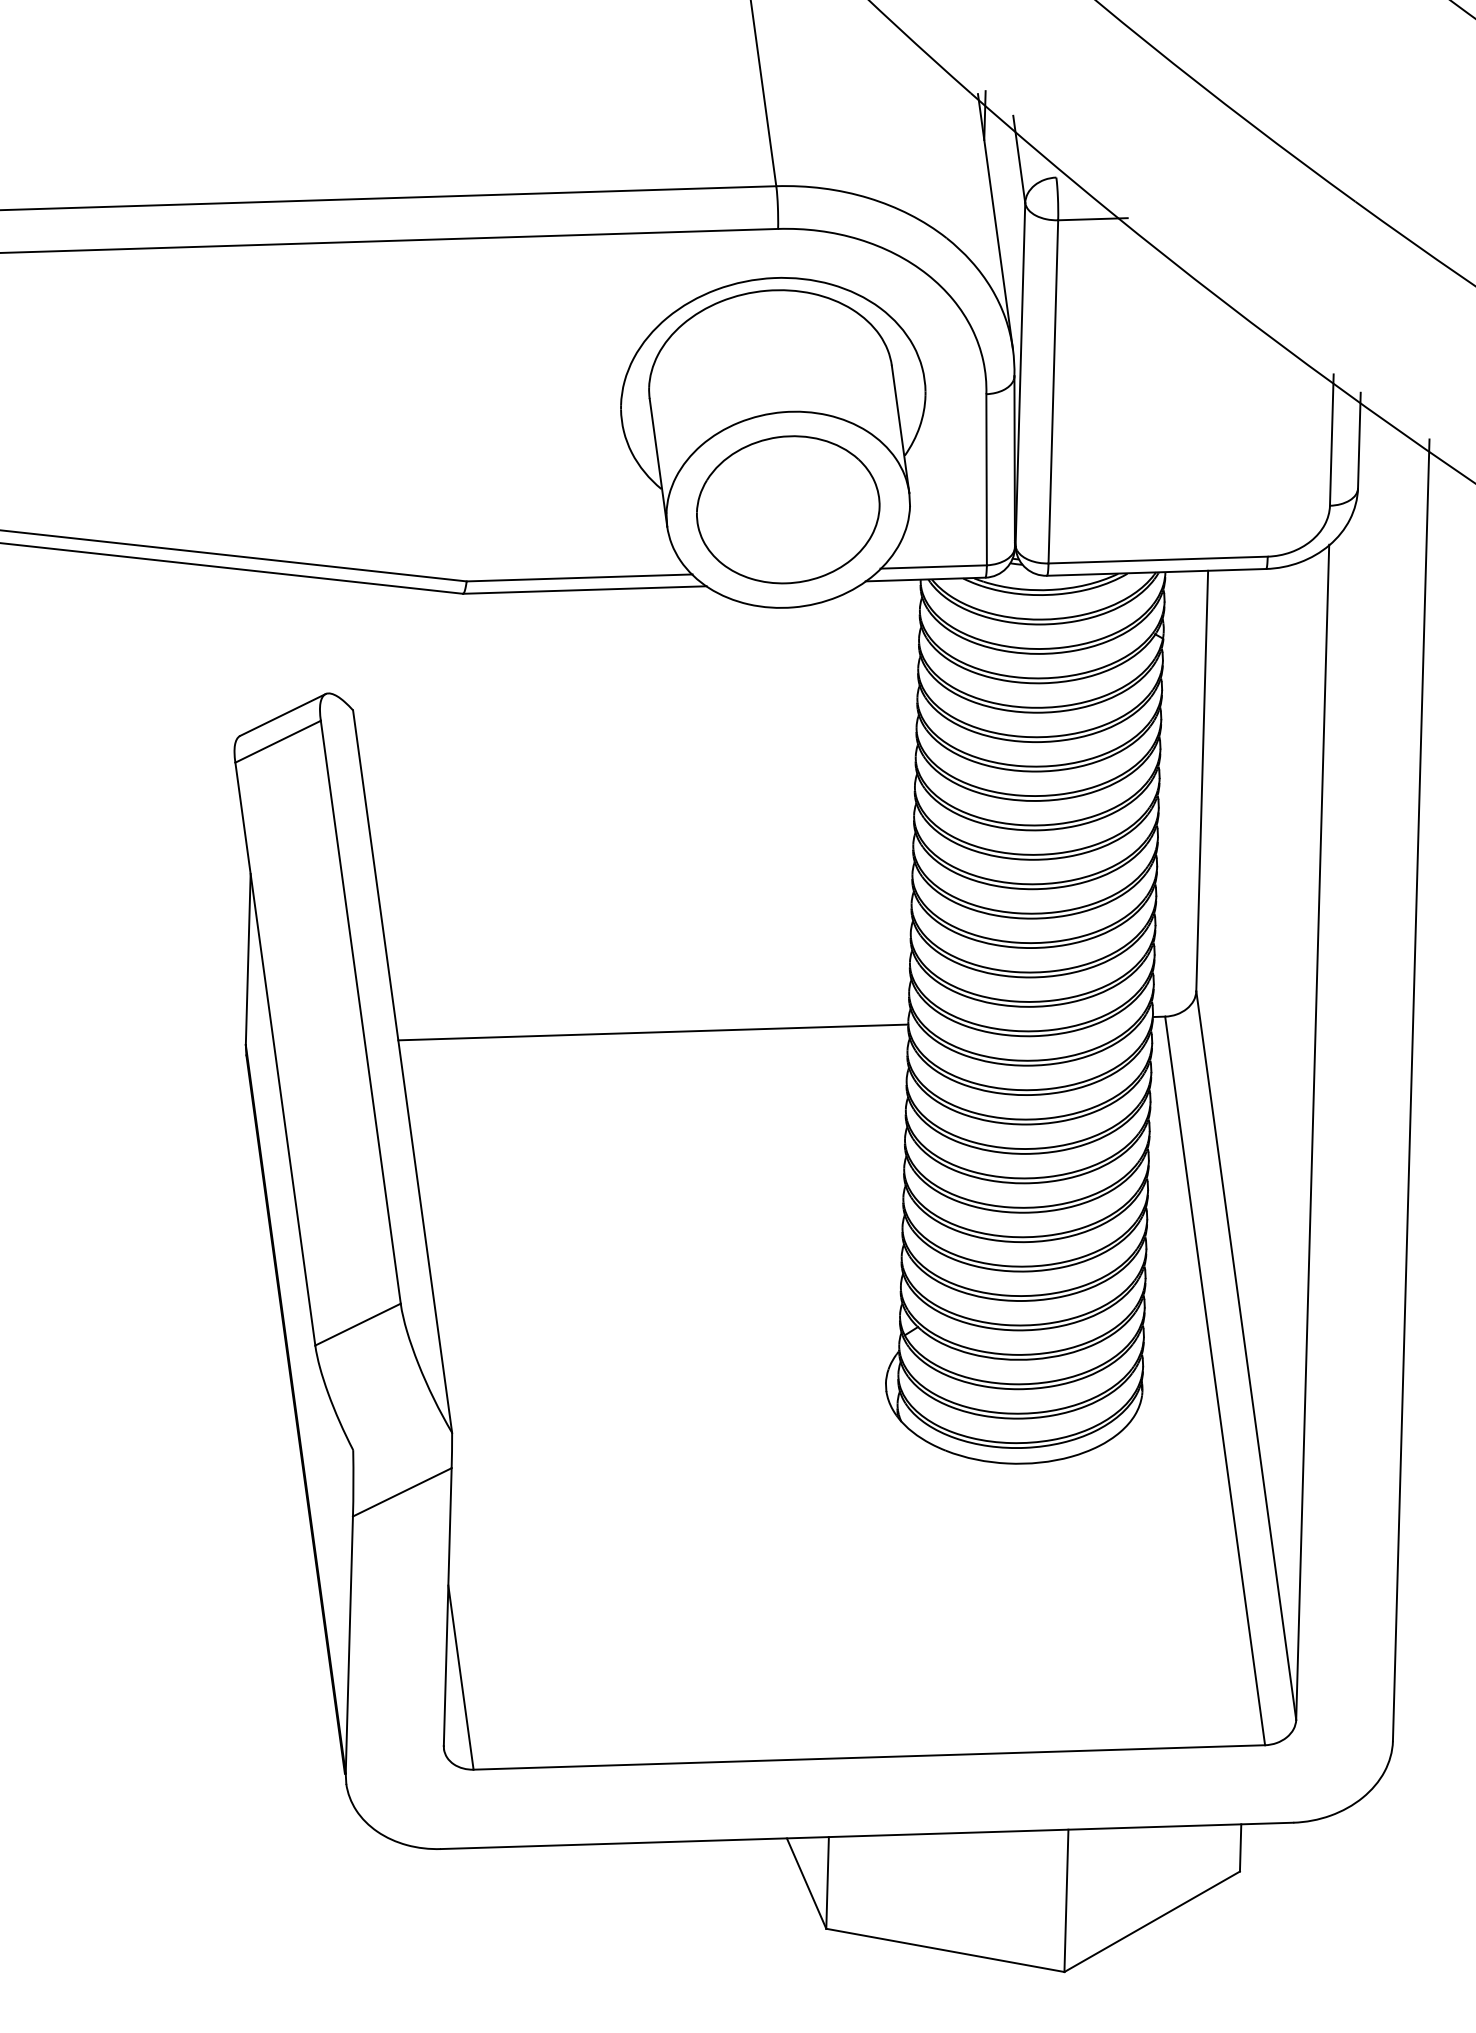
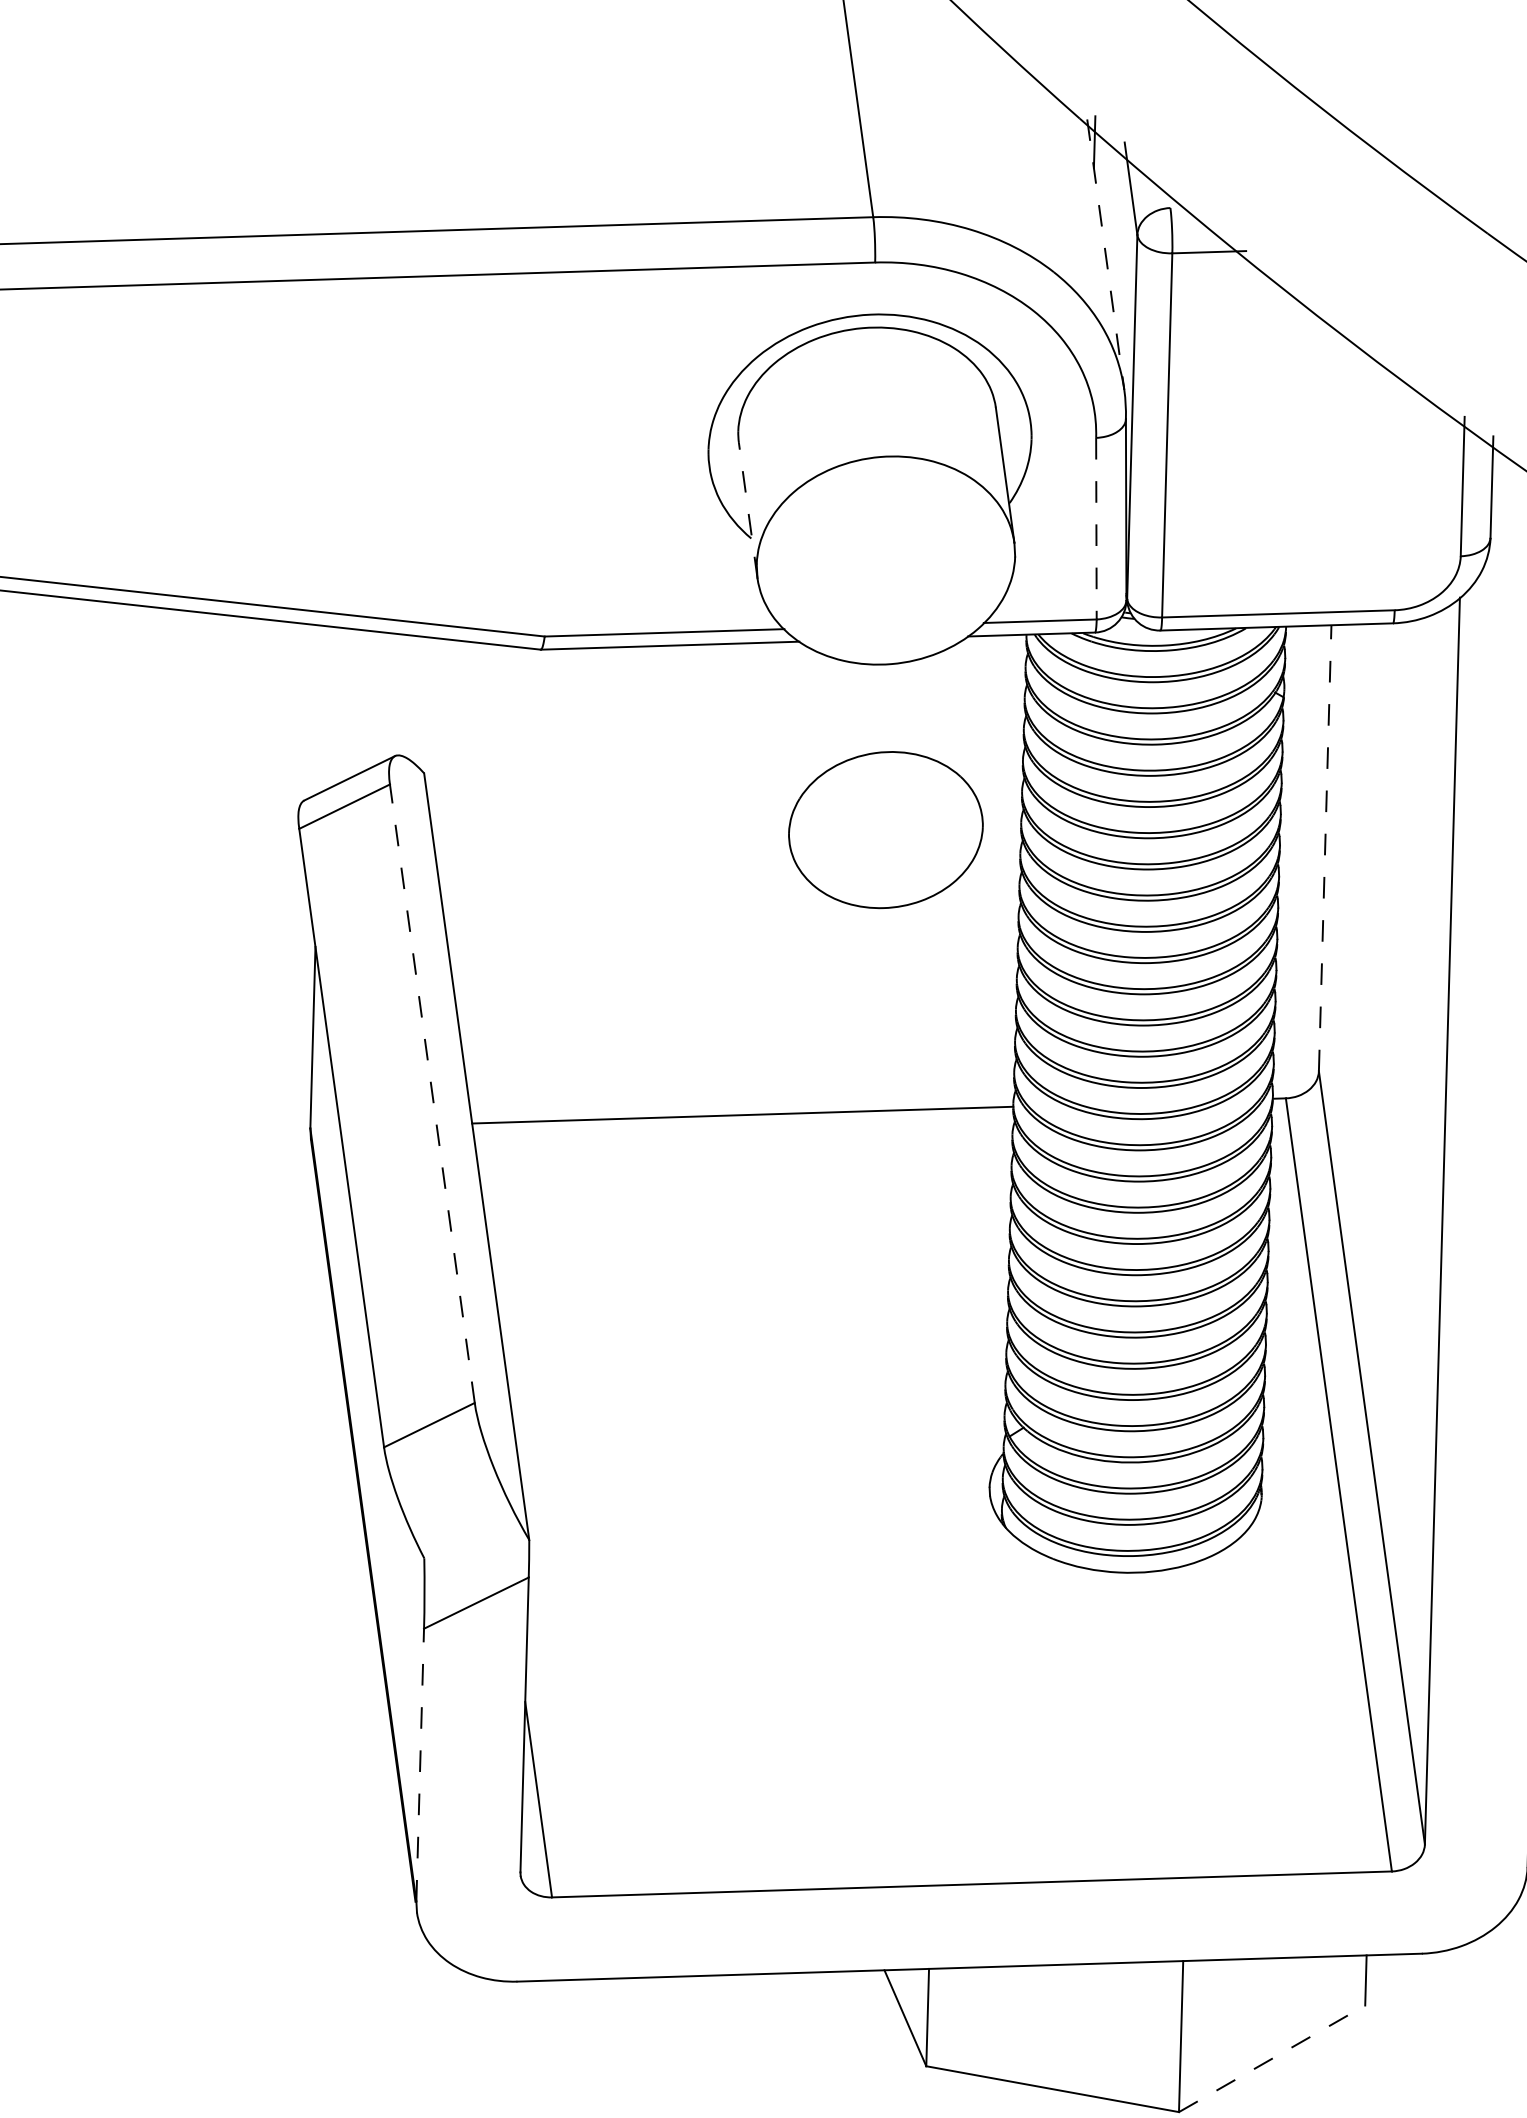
line: (995, 221) -> (1105, 254), solid -> dashed
line: (658, 462) -> (748, 510), solid -> dashed
line: (986, 479) -> (1096, 528), solid -> dashed
part: (788, 509) -> (886, 829), moved
line: (1202, 780) -> (1325, 847), solid -> dashed
line: (360, 1011) -> (432, 1092), solid -> dashed
line: (349, 1645) -> (420, 1765), solid -> dashed
line: (1152, 1921) -> (1272, 2058), solid -> dashed

